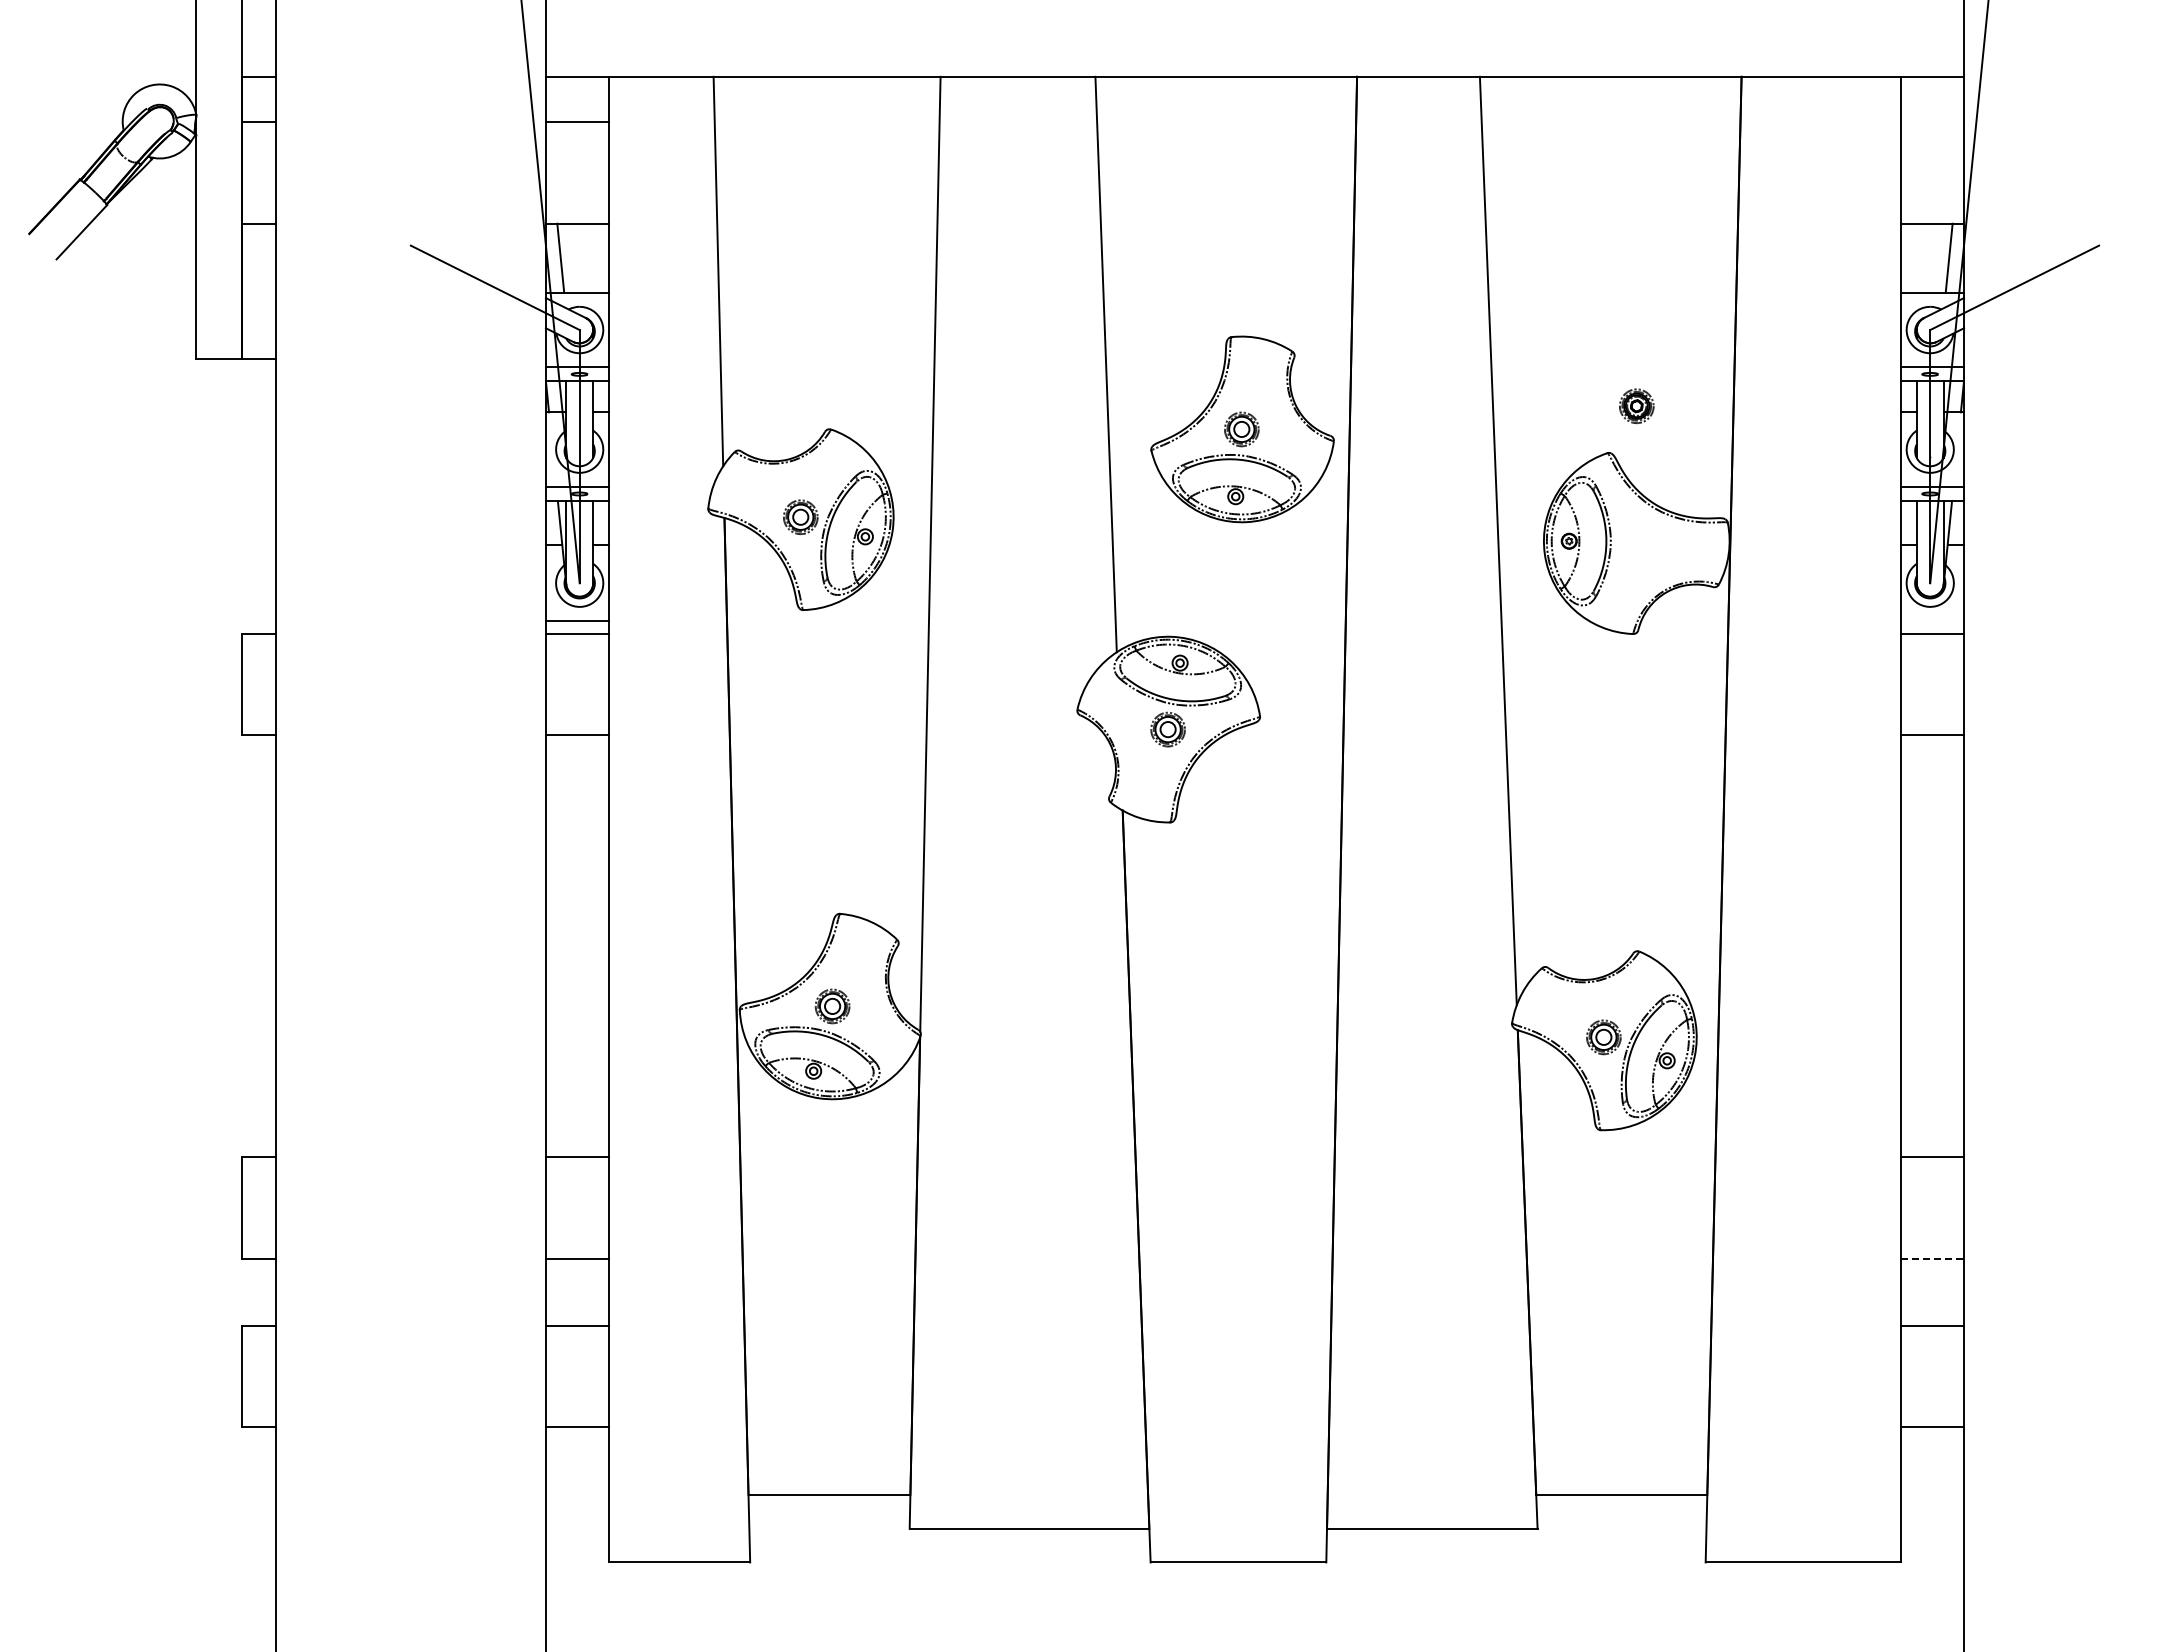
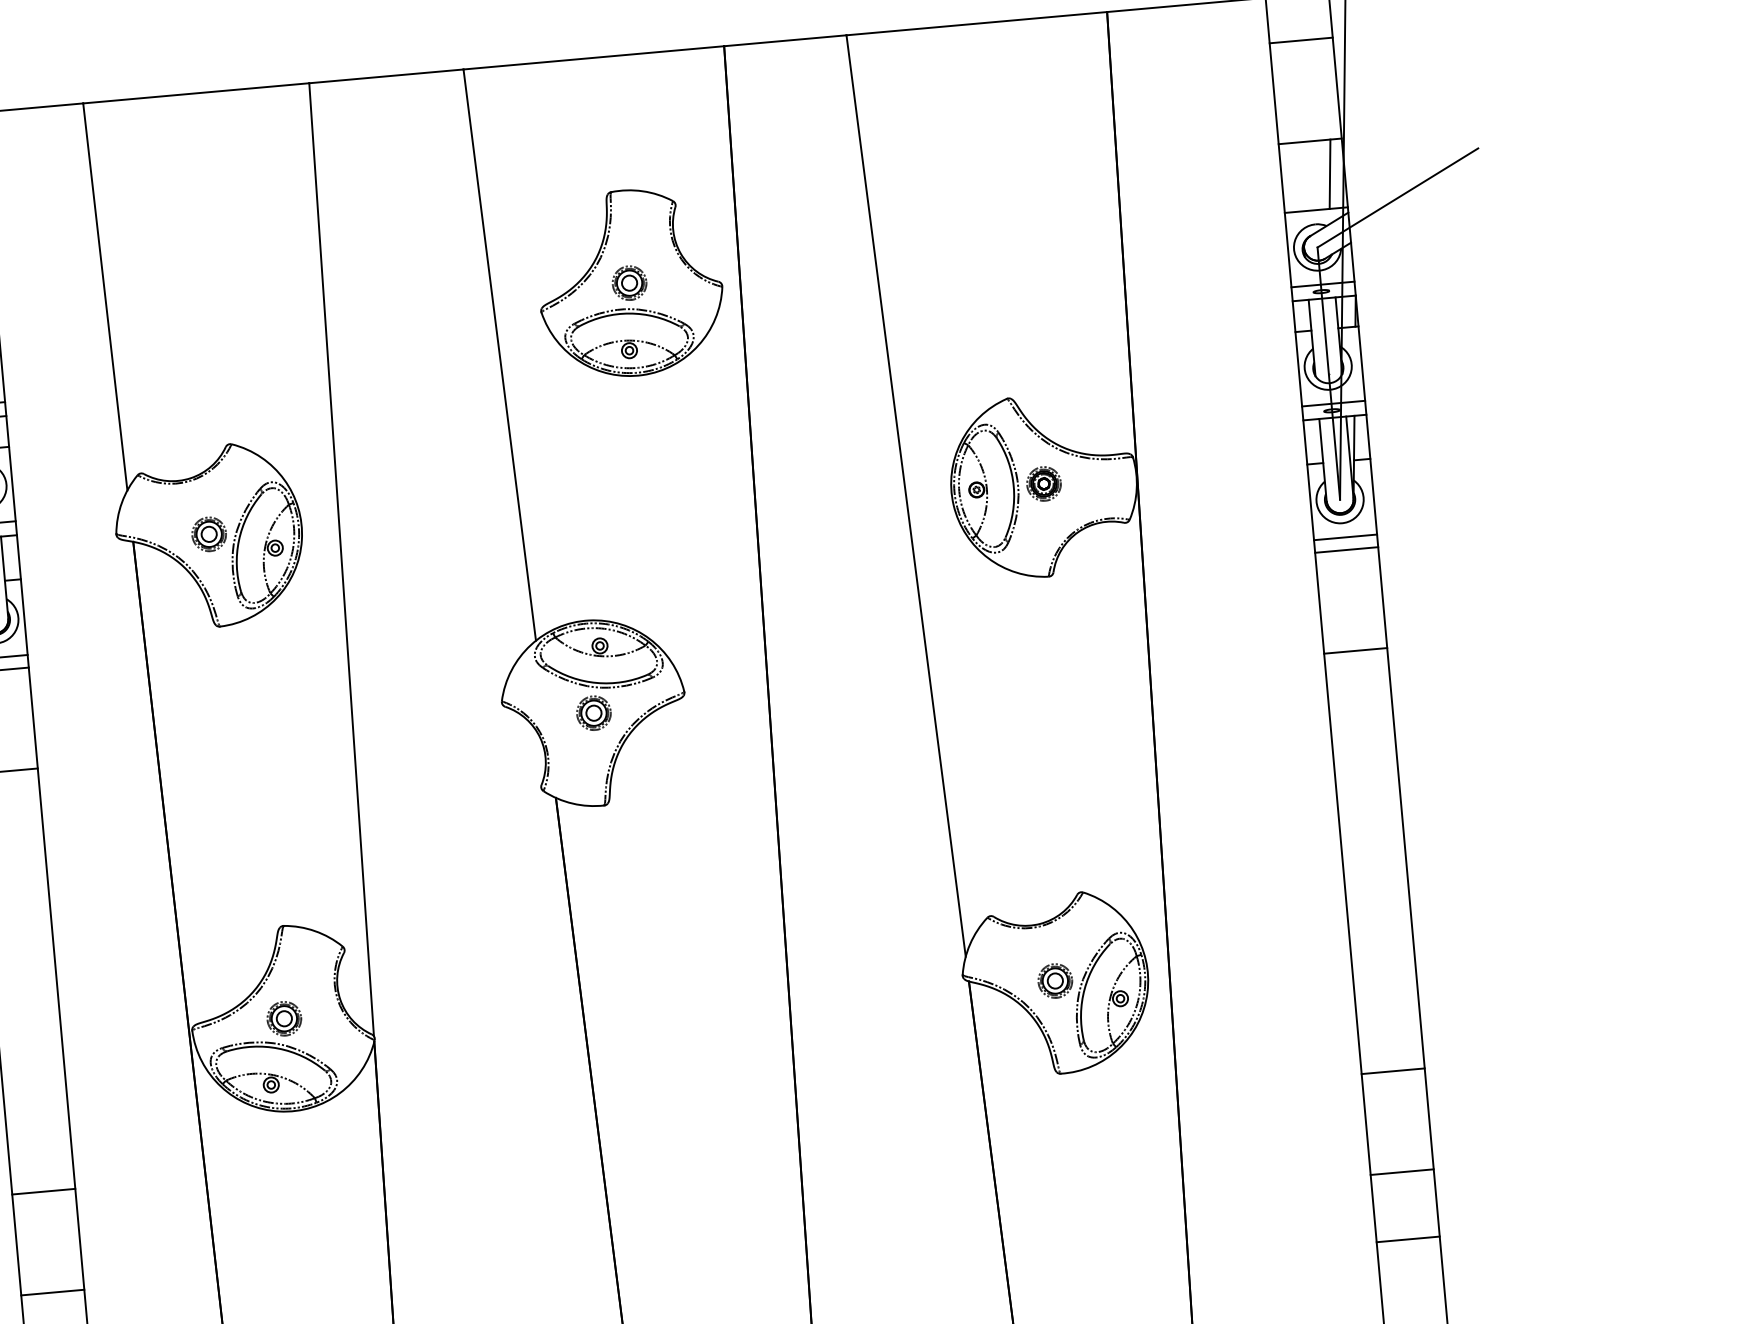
line: (1932, 122) -> (1301, 40), added
part: (1636, 405) -> (1043, 483), moved
part: (1242, 429) -> (630, 283), moved
line: (1932, 621) -> (1345, 537), added
line: (1932, 1258) -> (1402, 1172), dashed -> solid

